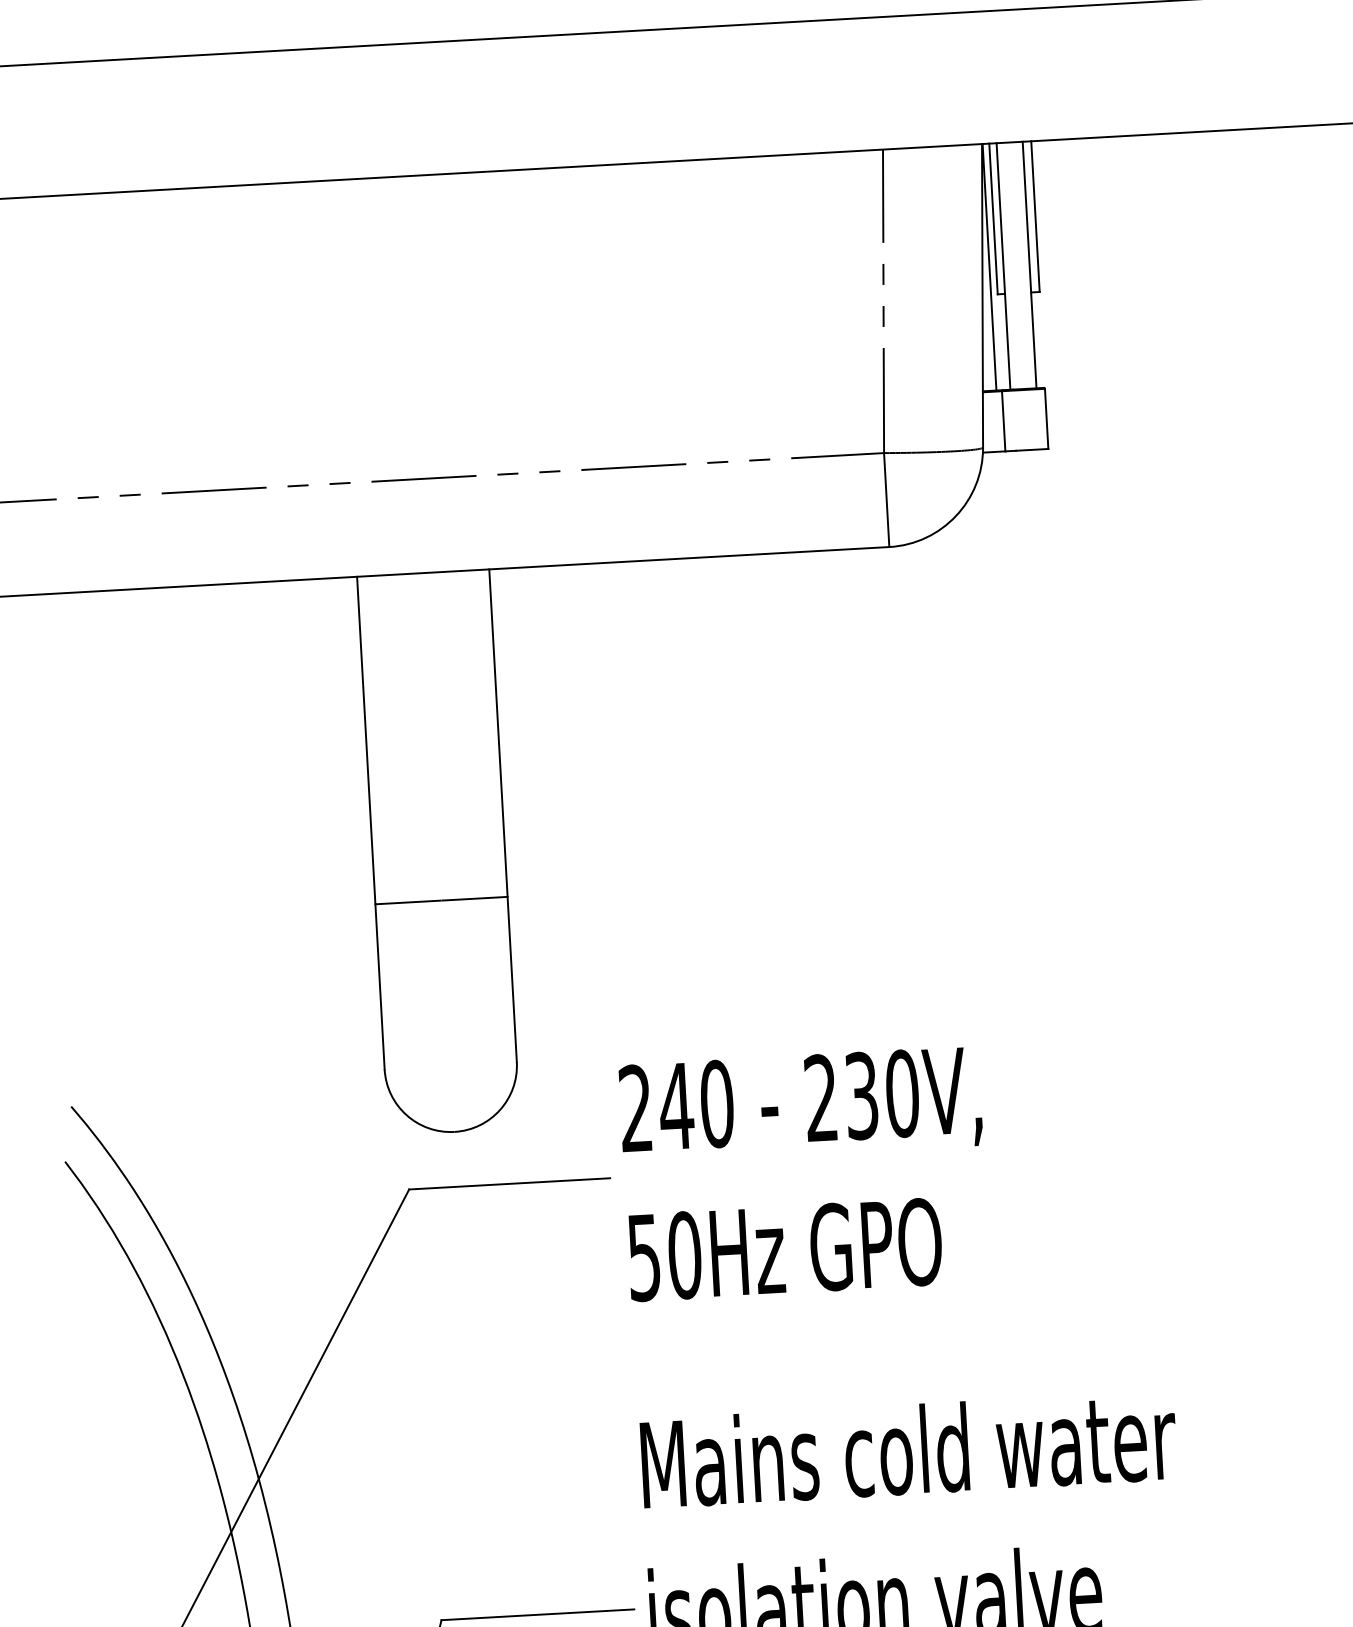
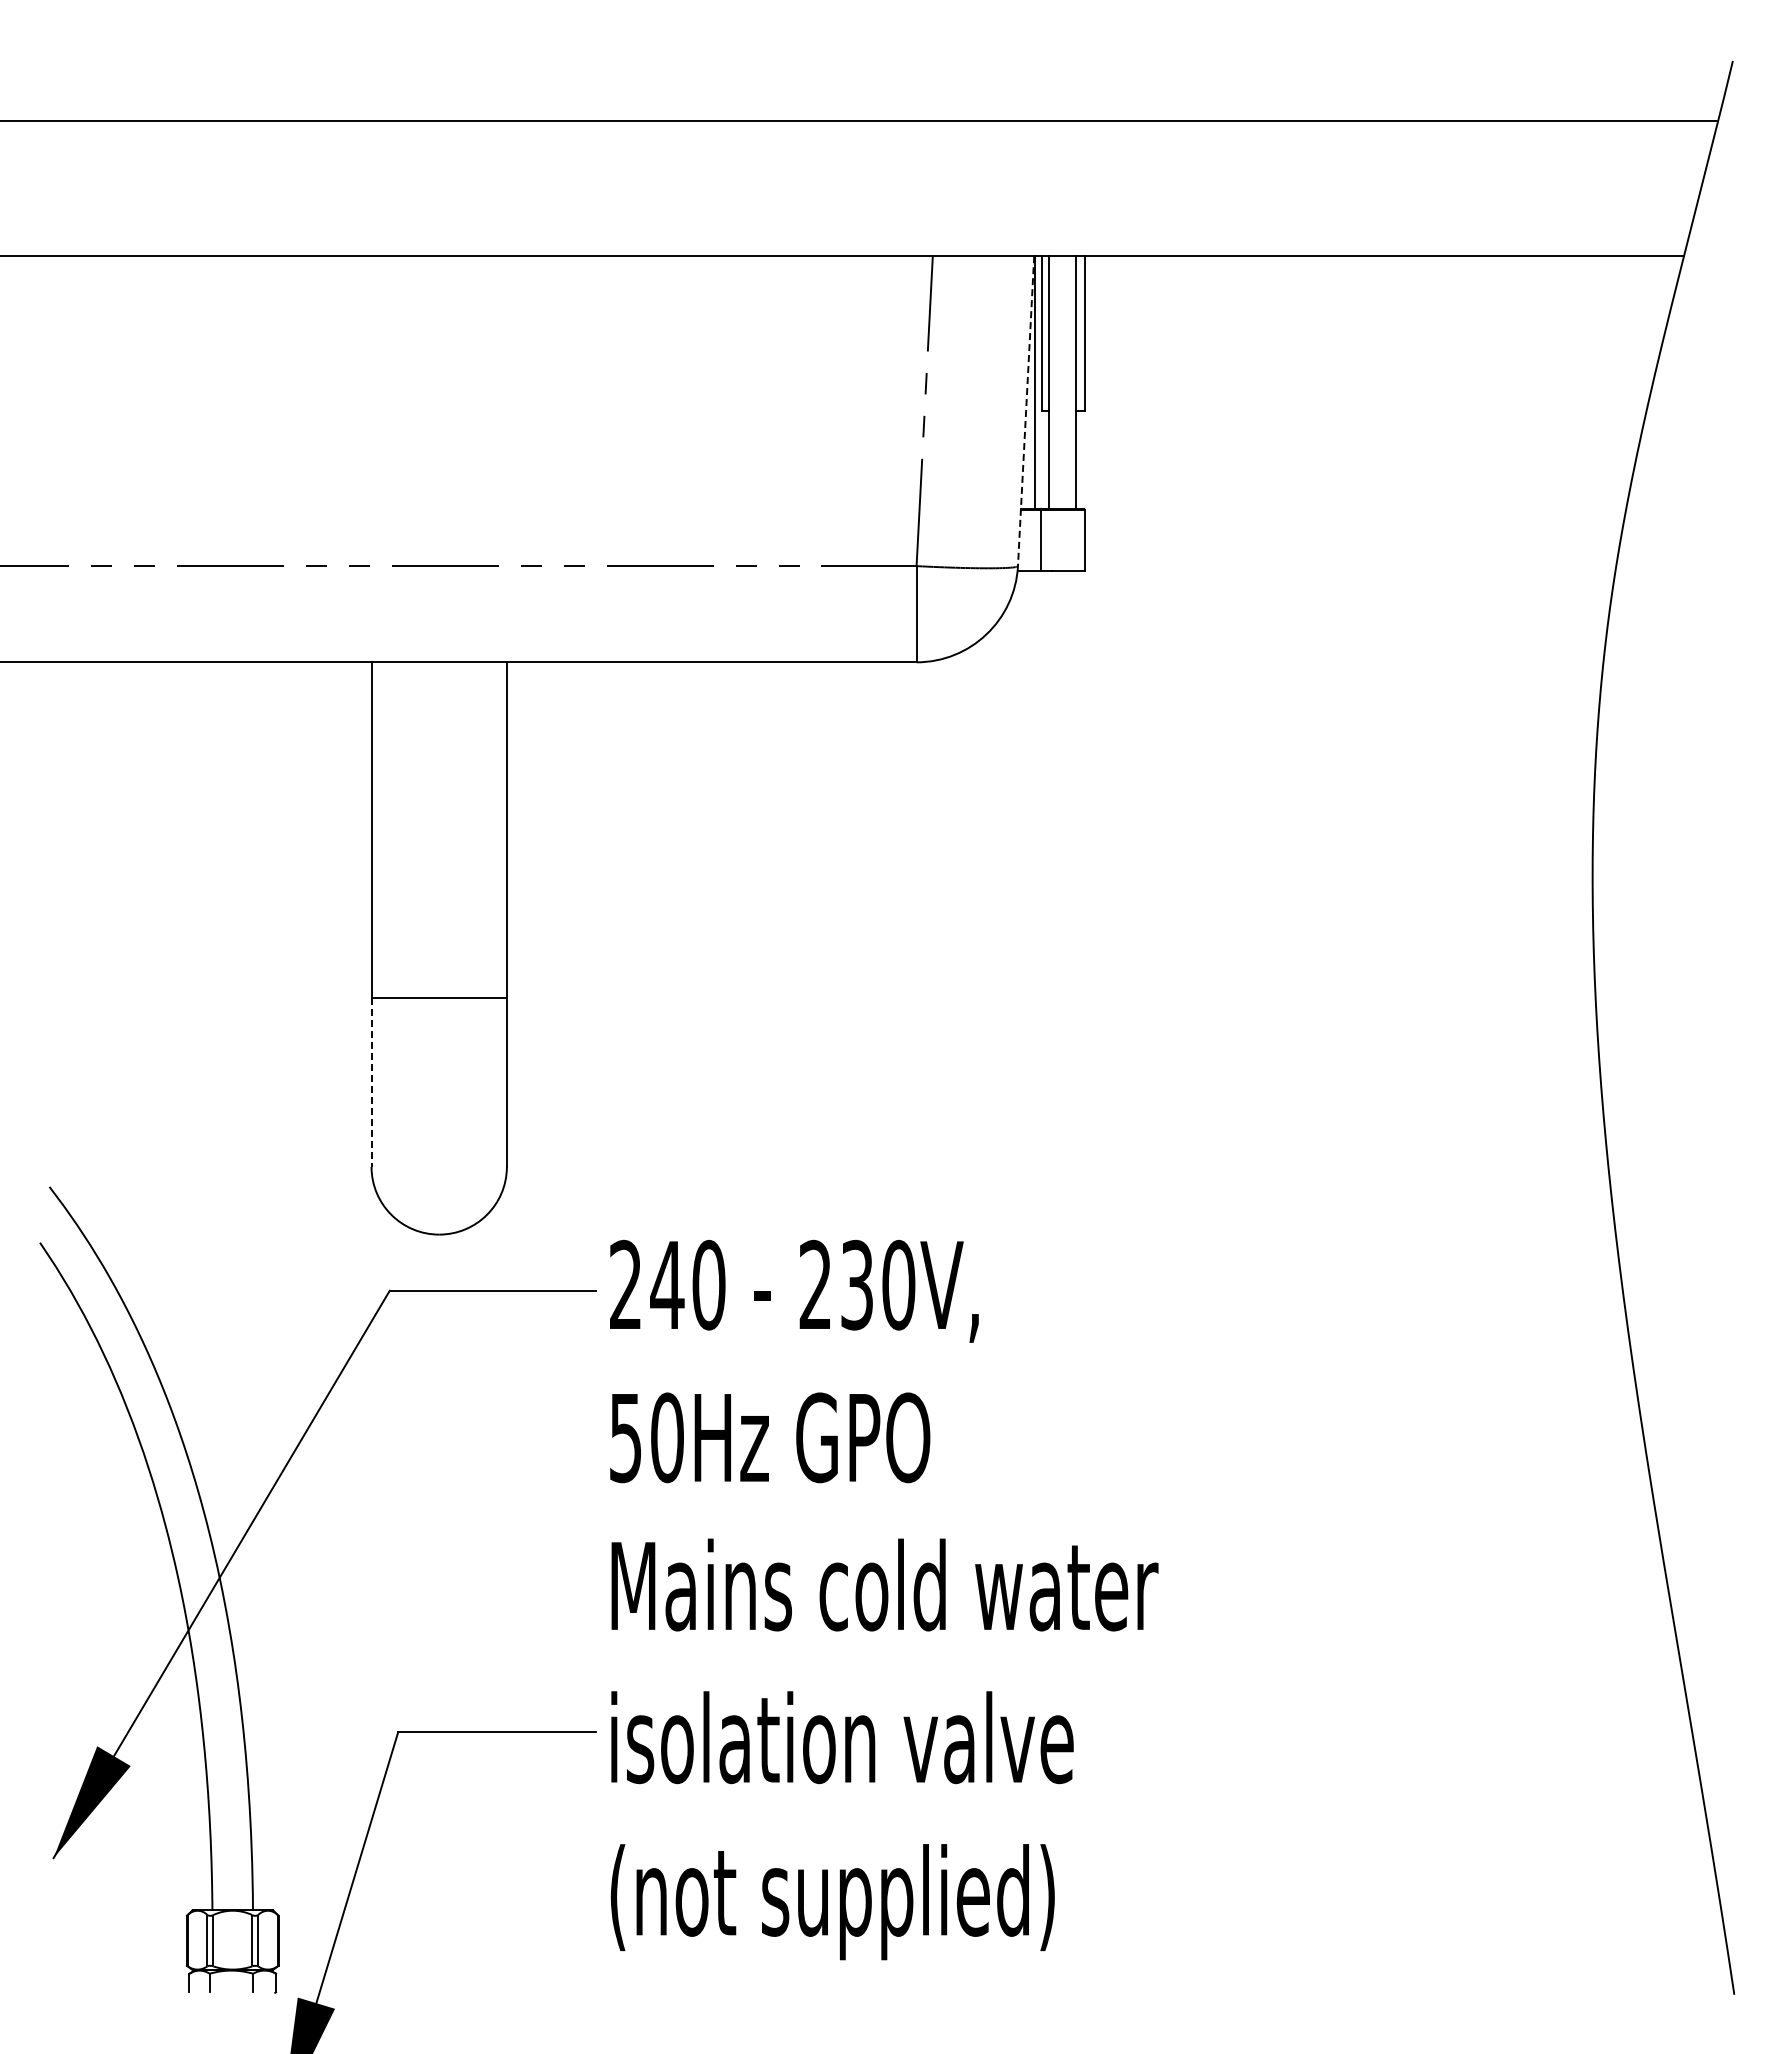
line: (982, 296) -> (1026, 411), solid -> dashed
line: (380, 987) -> (371, 1082), solid -> dashed
text: (804, 1173) -> (794, 1361), moved

